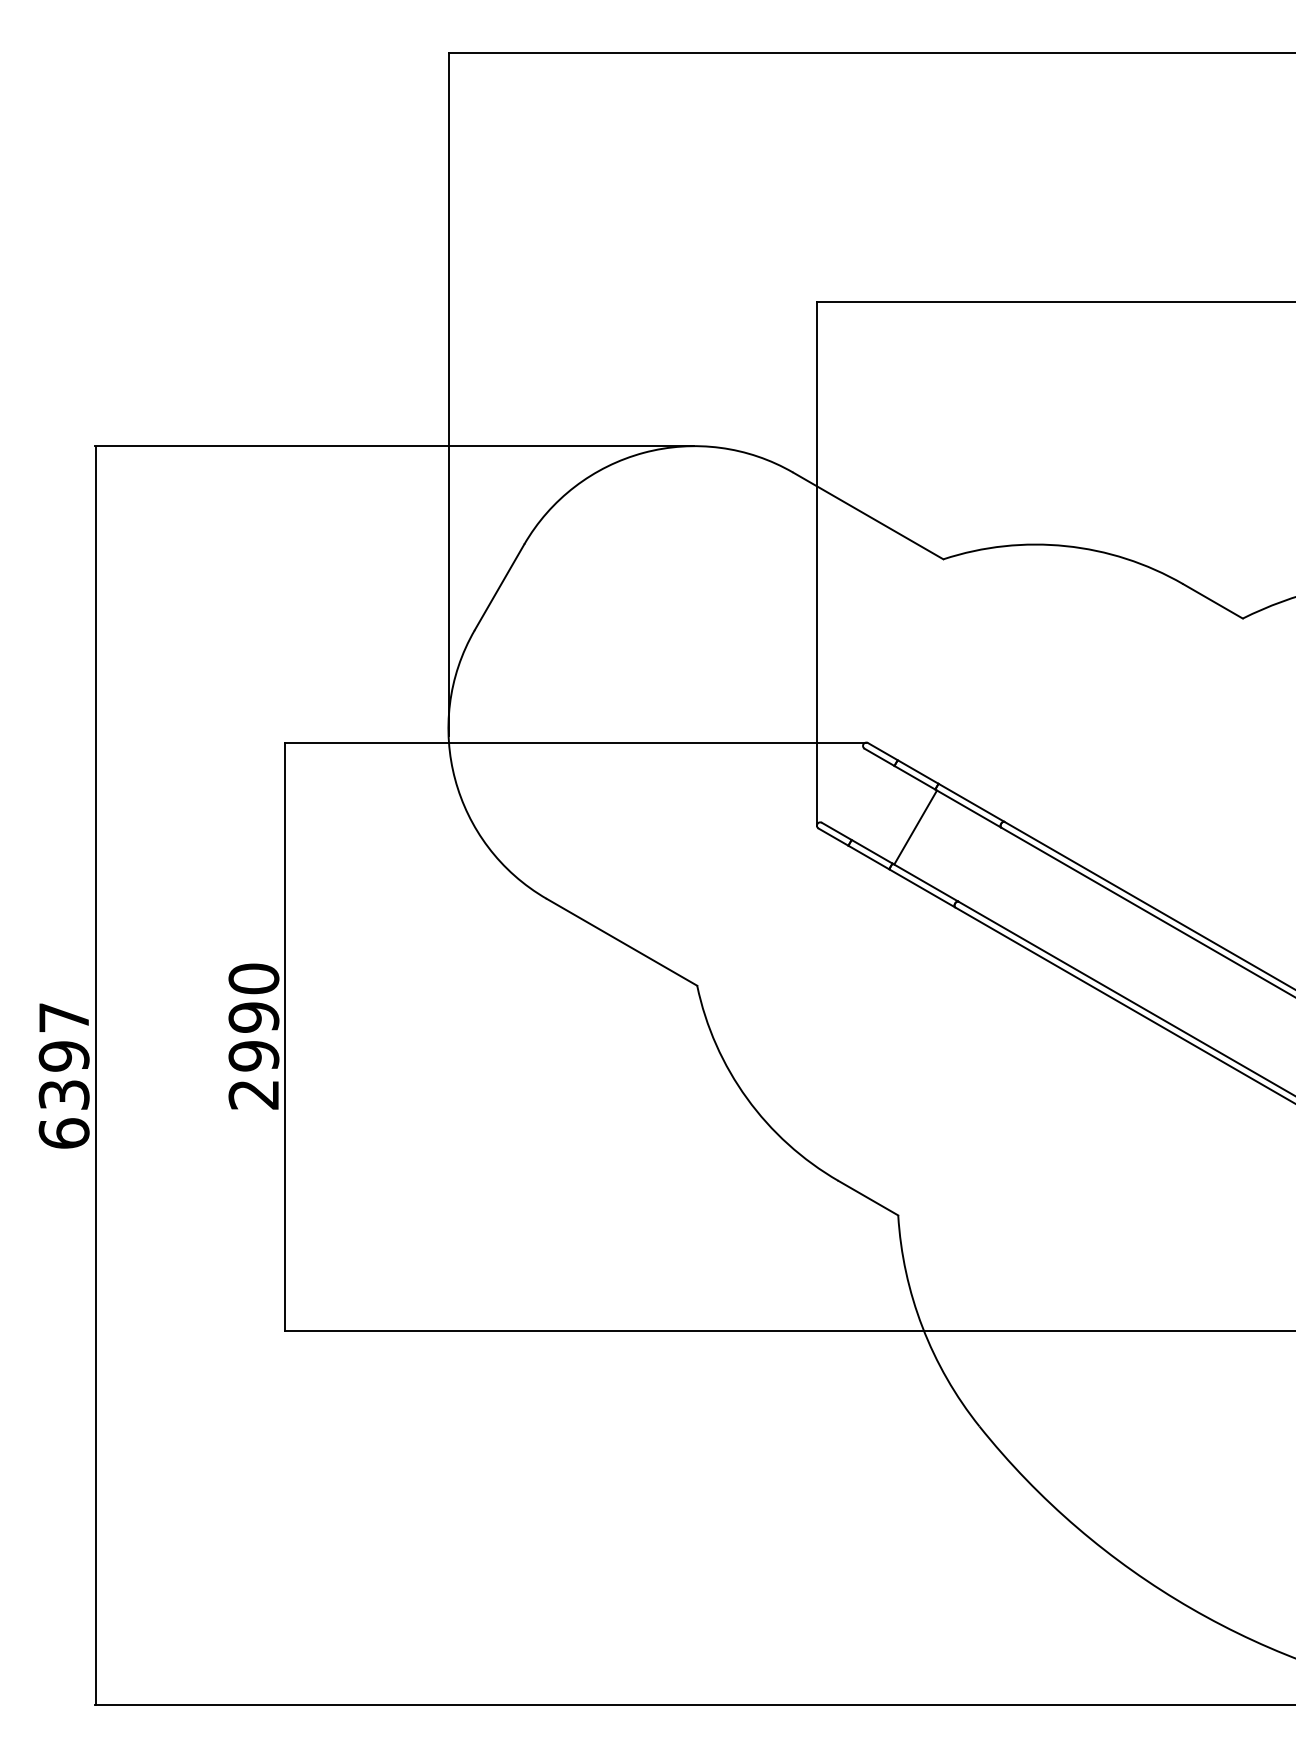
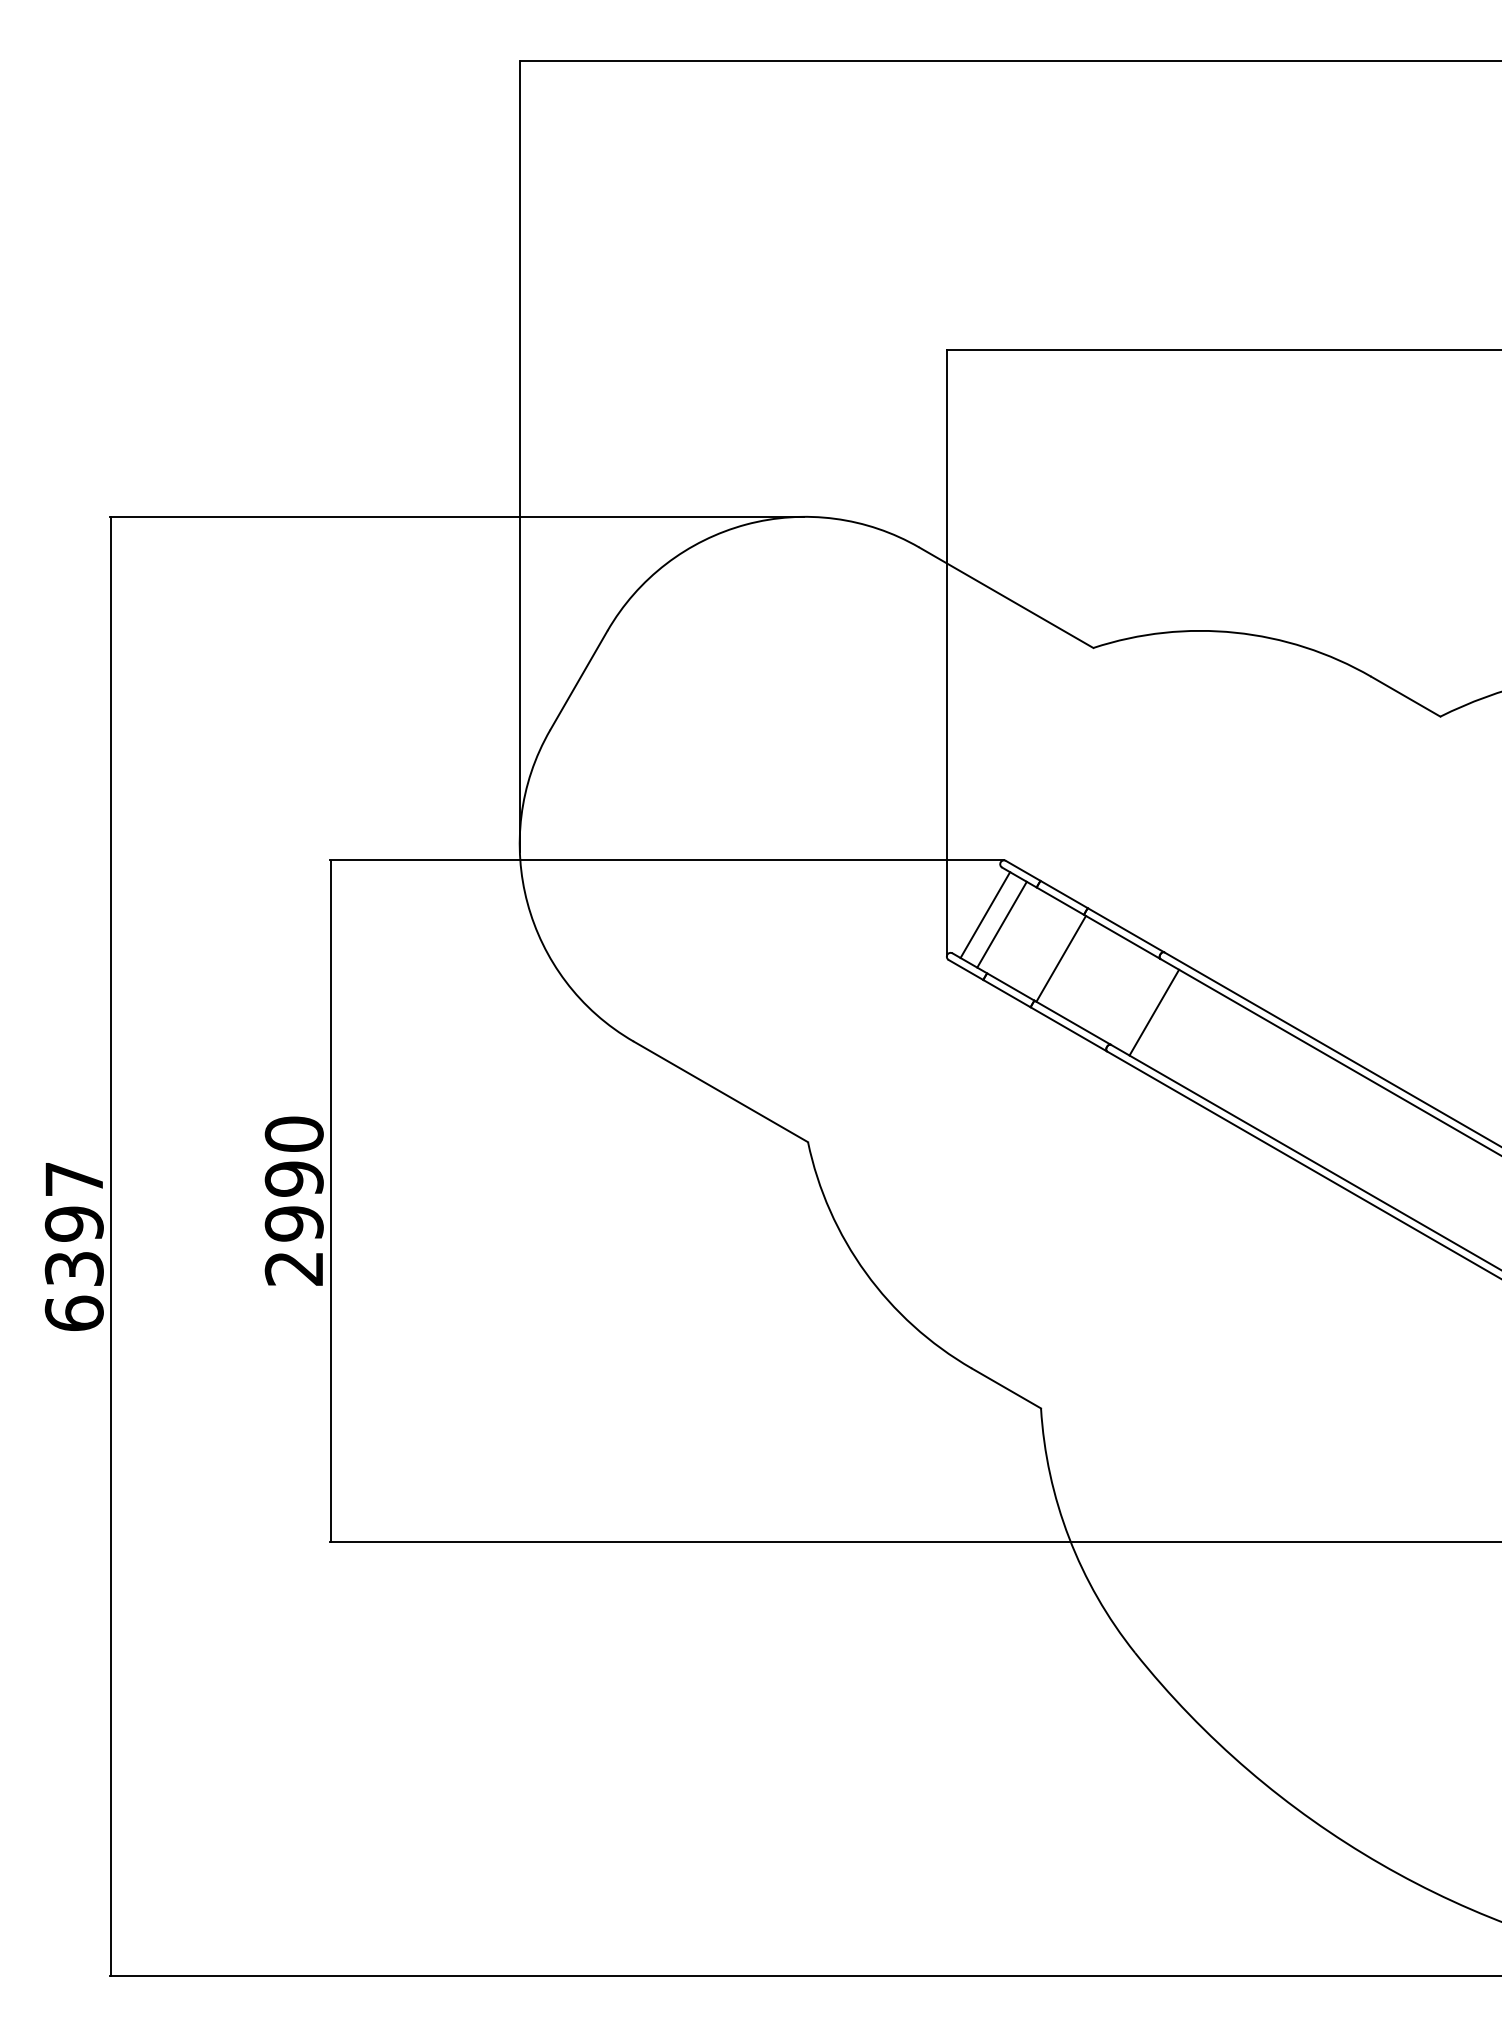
line: (849, 789) -> (984, 914), added
line: (864, 798) -> (1001, 925), added
line: (995, 873) -> (1153, 1012), added

